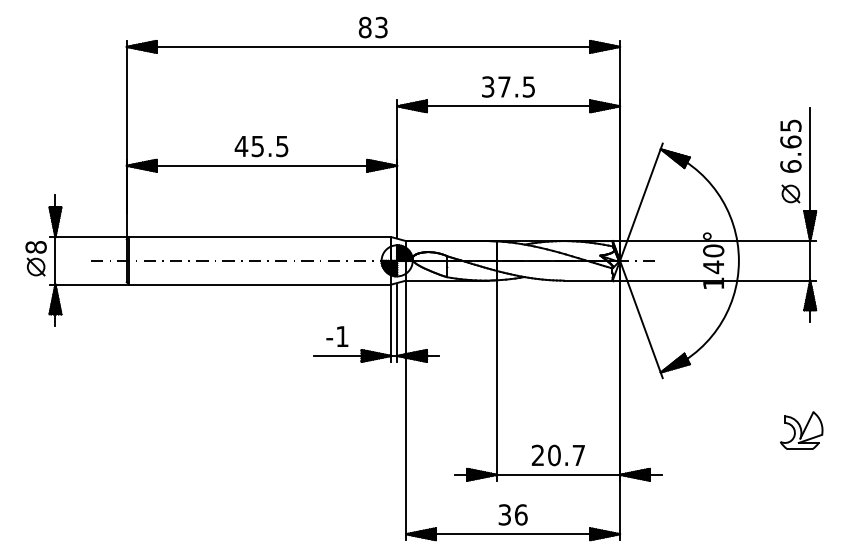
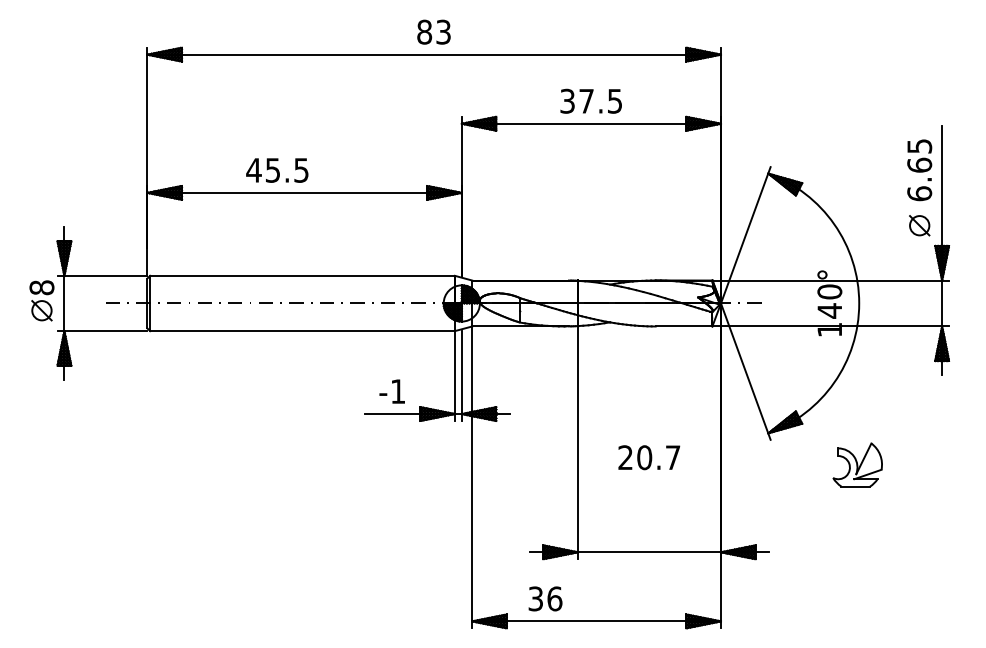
text: (261, 146) -> (277, 170), moved
part: (801, 430) -> (857, 464), moved
text: (557, 455) -> (648, 457), moved
text: (512, 514) -> (544, 598), moved

